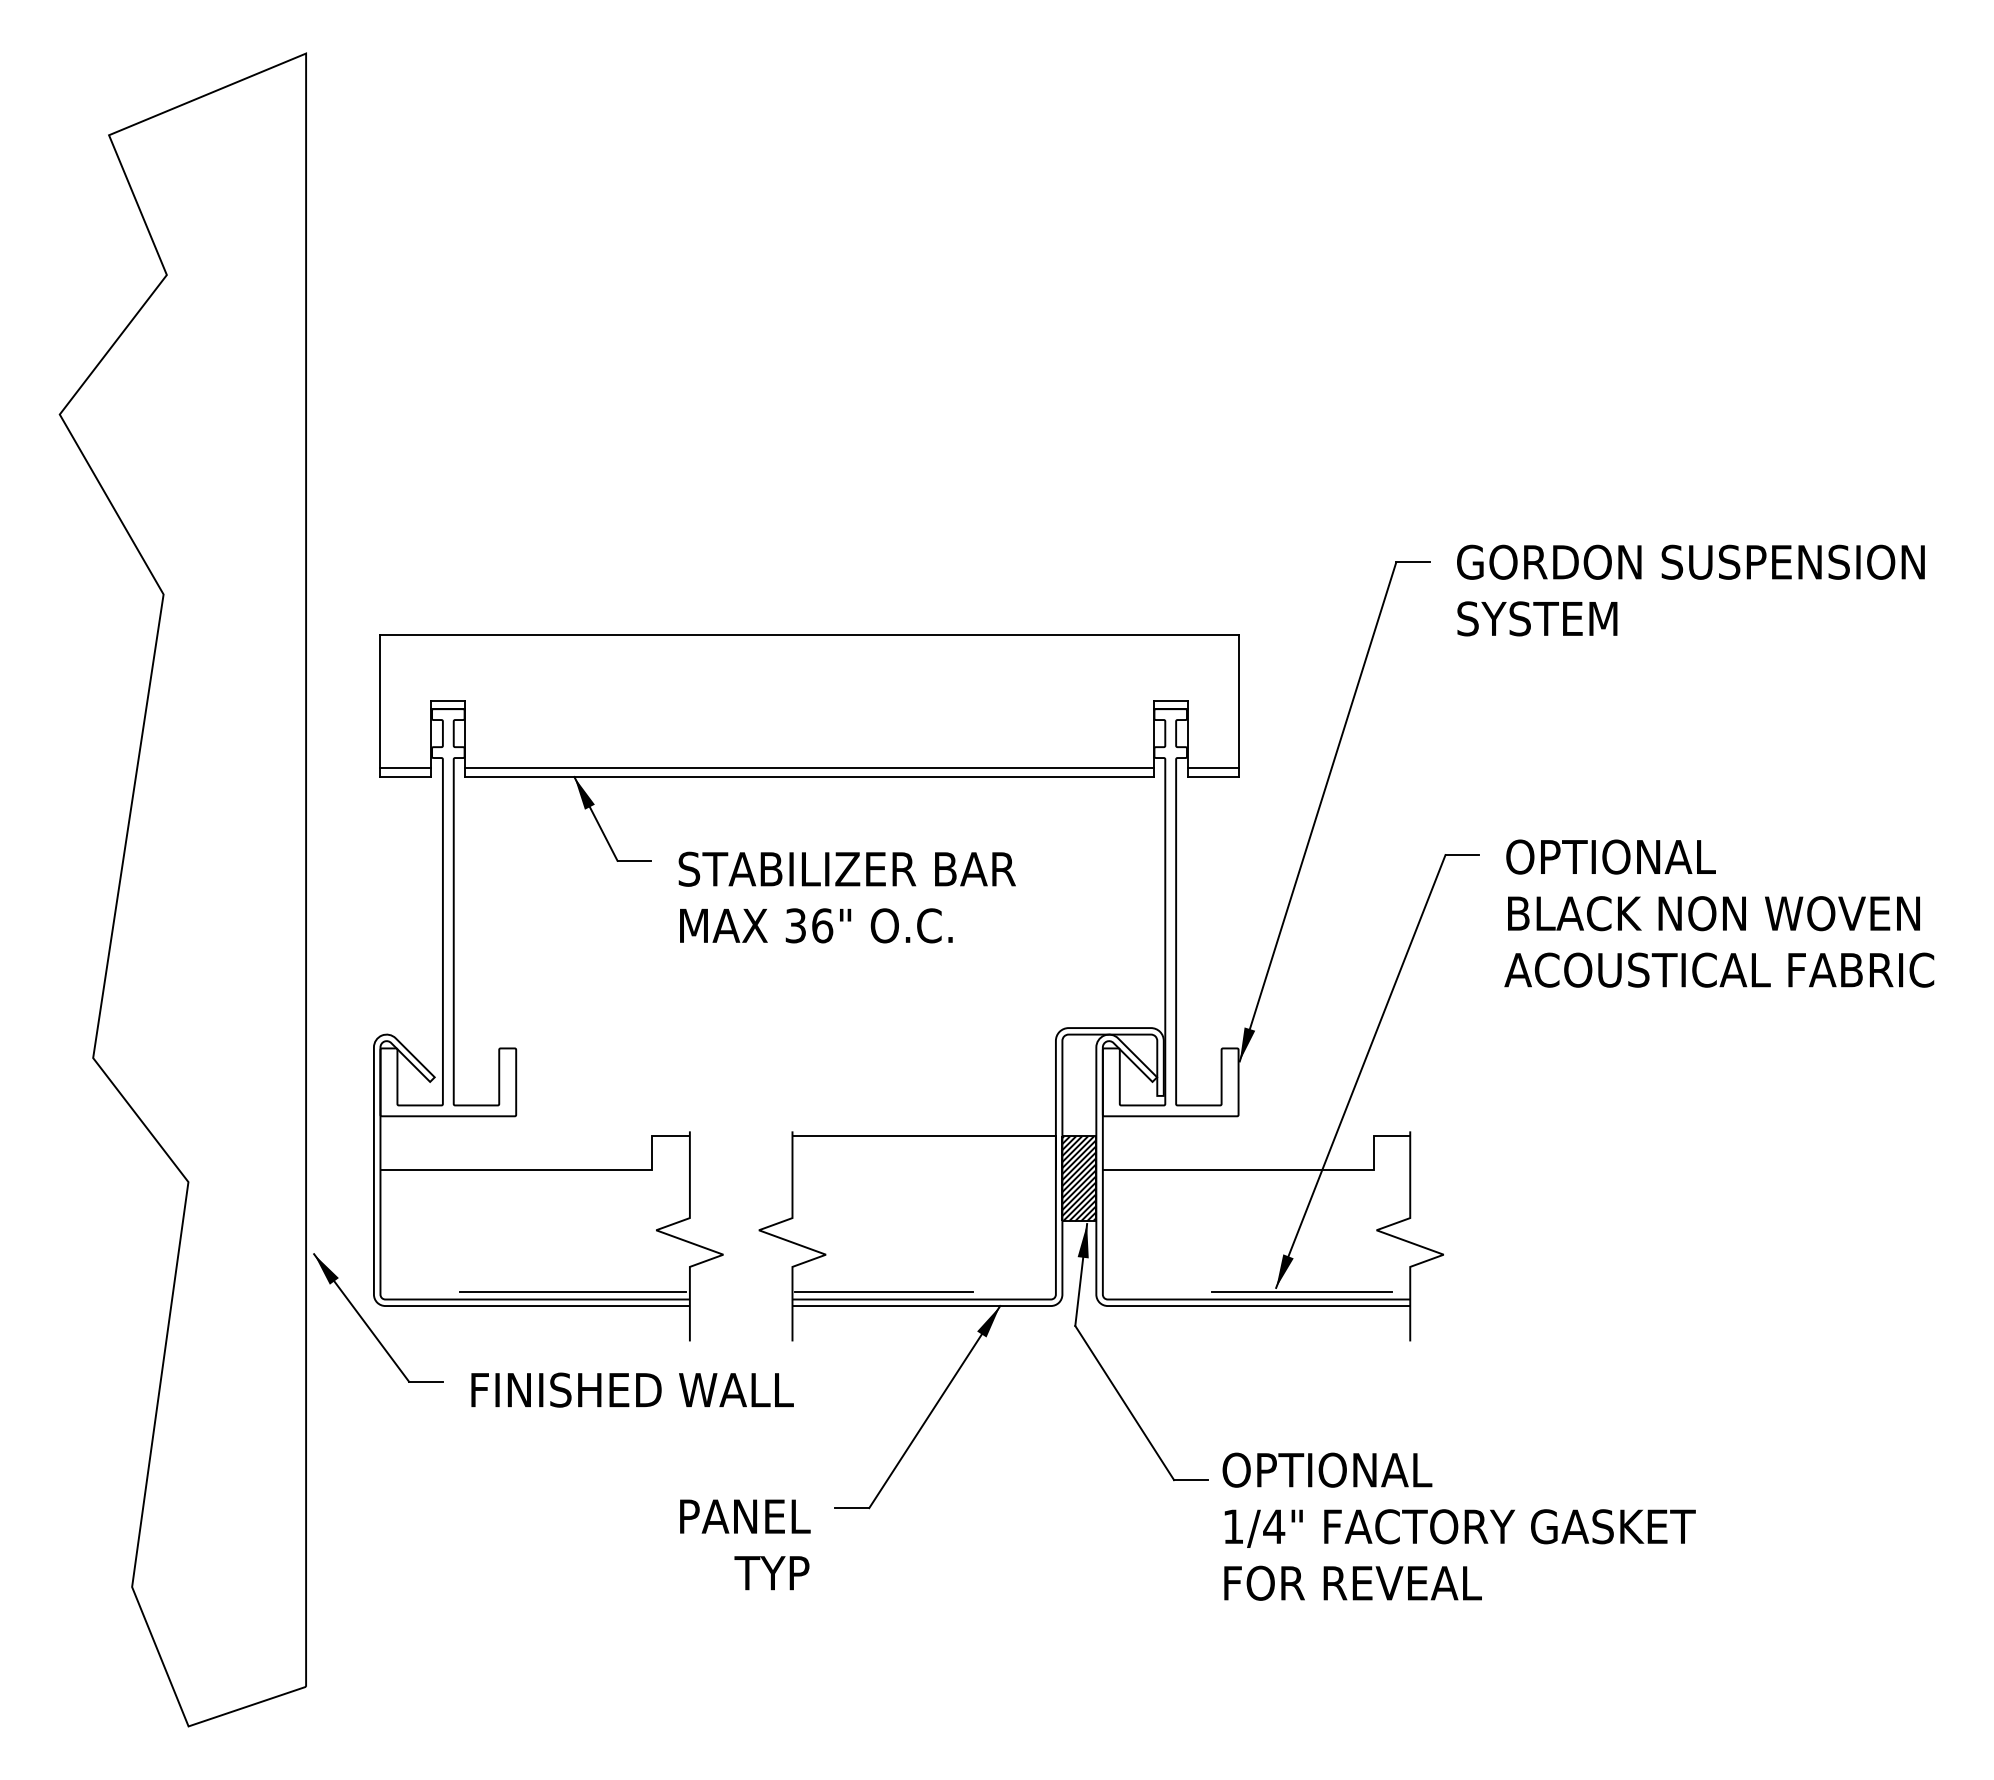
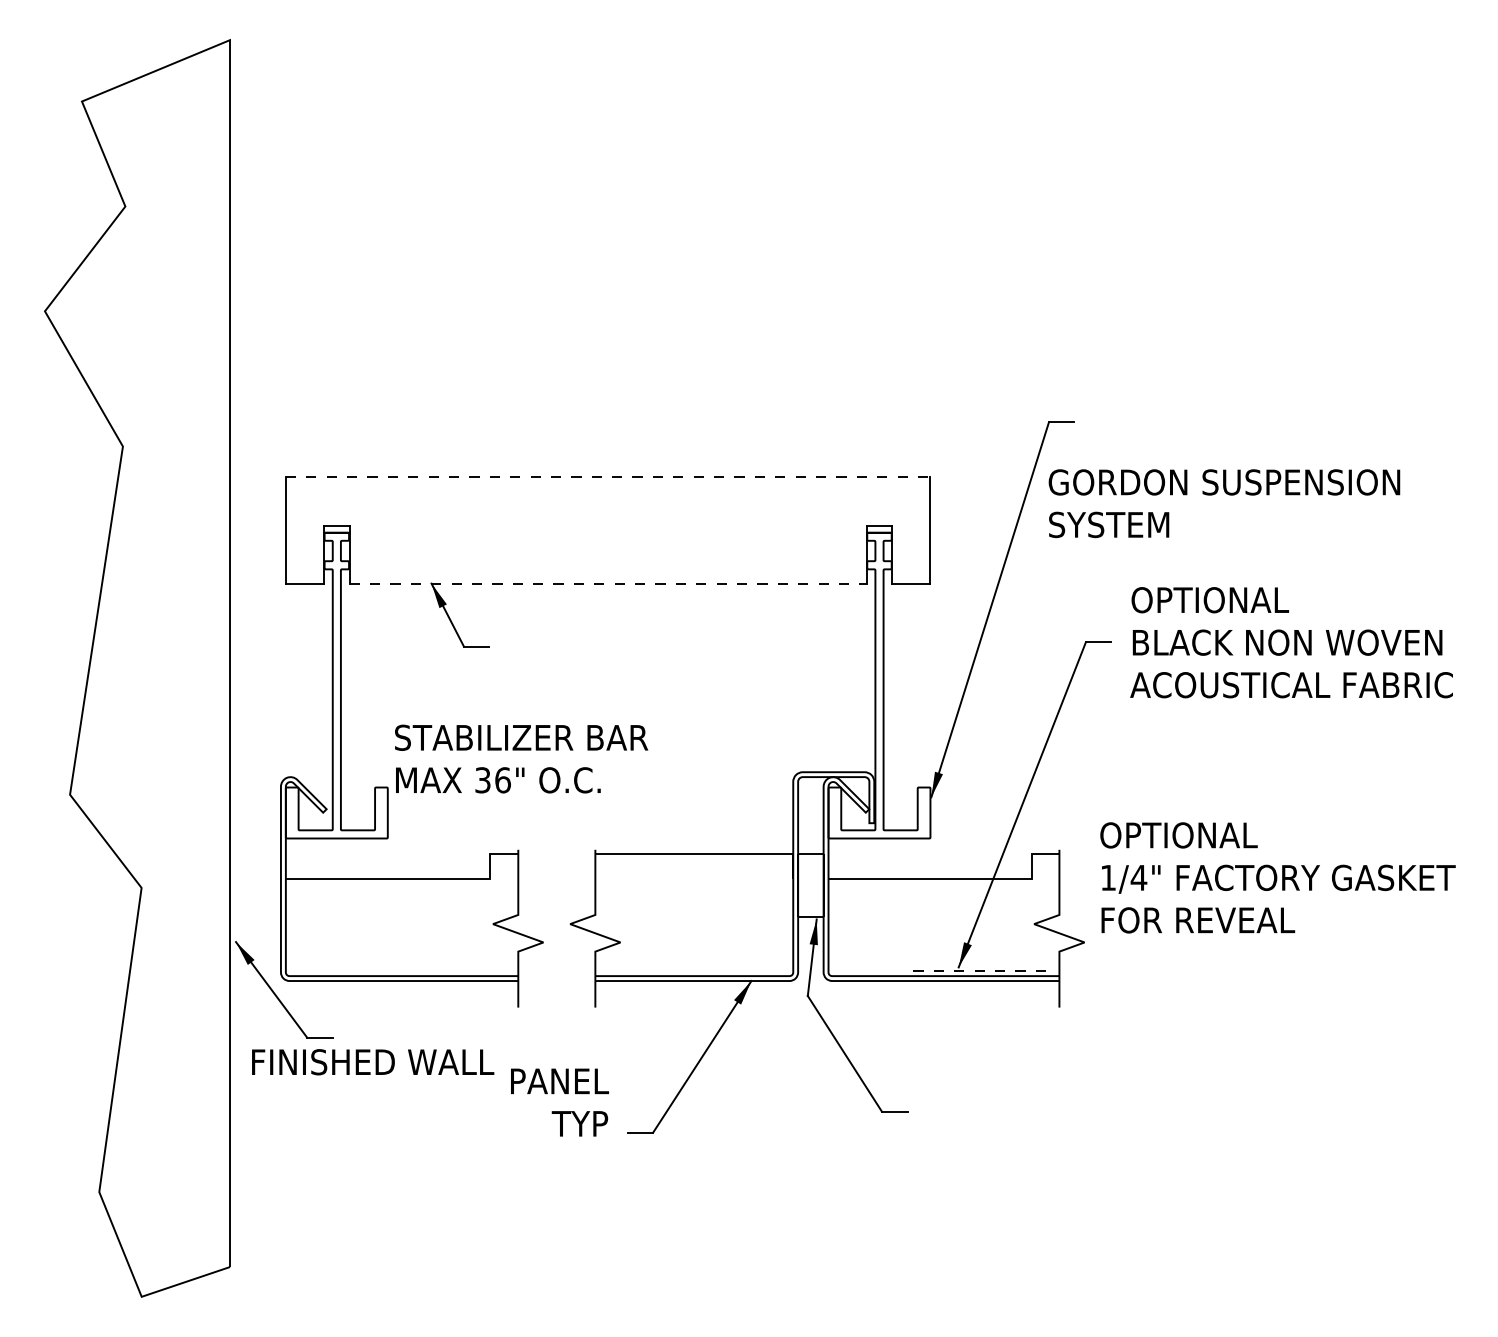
text: (1690, 590) -> (1224, 503), moved
line: (810, 634) -> (608, 476), solid -> dashed
line: (405, 768) -> (304, 577), removed
line: (809, 768) -> (608, 577), removed
line: (1212, 768) -> (910, 577), removed
line: (810, 777) -> (608, 583), solid -> dashed
text: (846, 897) -> (521, 759), moved
text: (1719, 913) -> (1291, 642), moved
hatch: (1079, 1178) -> (810, 885), removed
line: (572, 1292) -> (430, 970), removed
line: (884, 1292) -> (664, 970), removed
line: (1302, 1292) -> (978, 970), solid -> dashed
text: (632, 1389) -> (373, 1061), moved
text: (1458, 1526) -> (1277, 877), moved
text: (745, 1544) -> (560, 1102), moved

